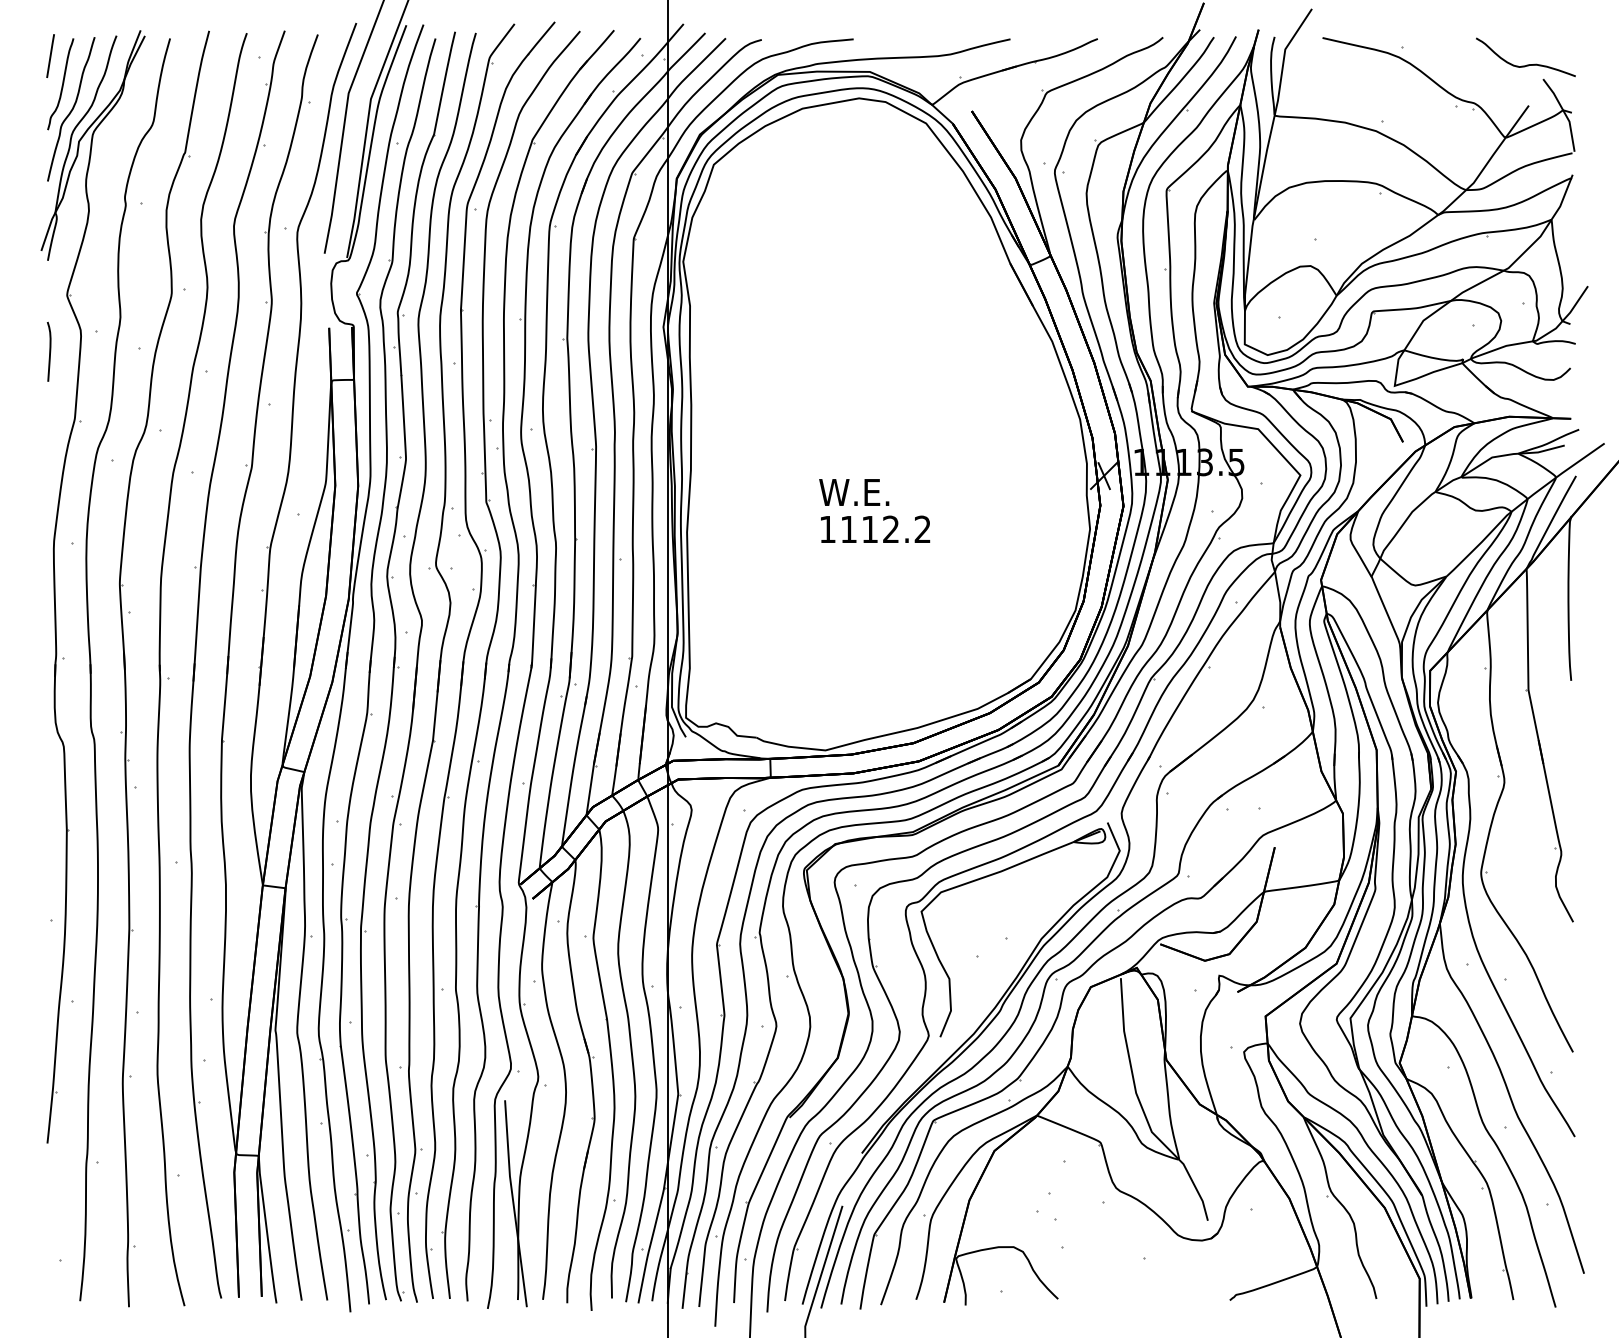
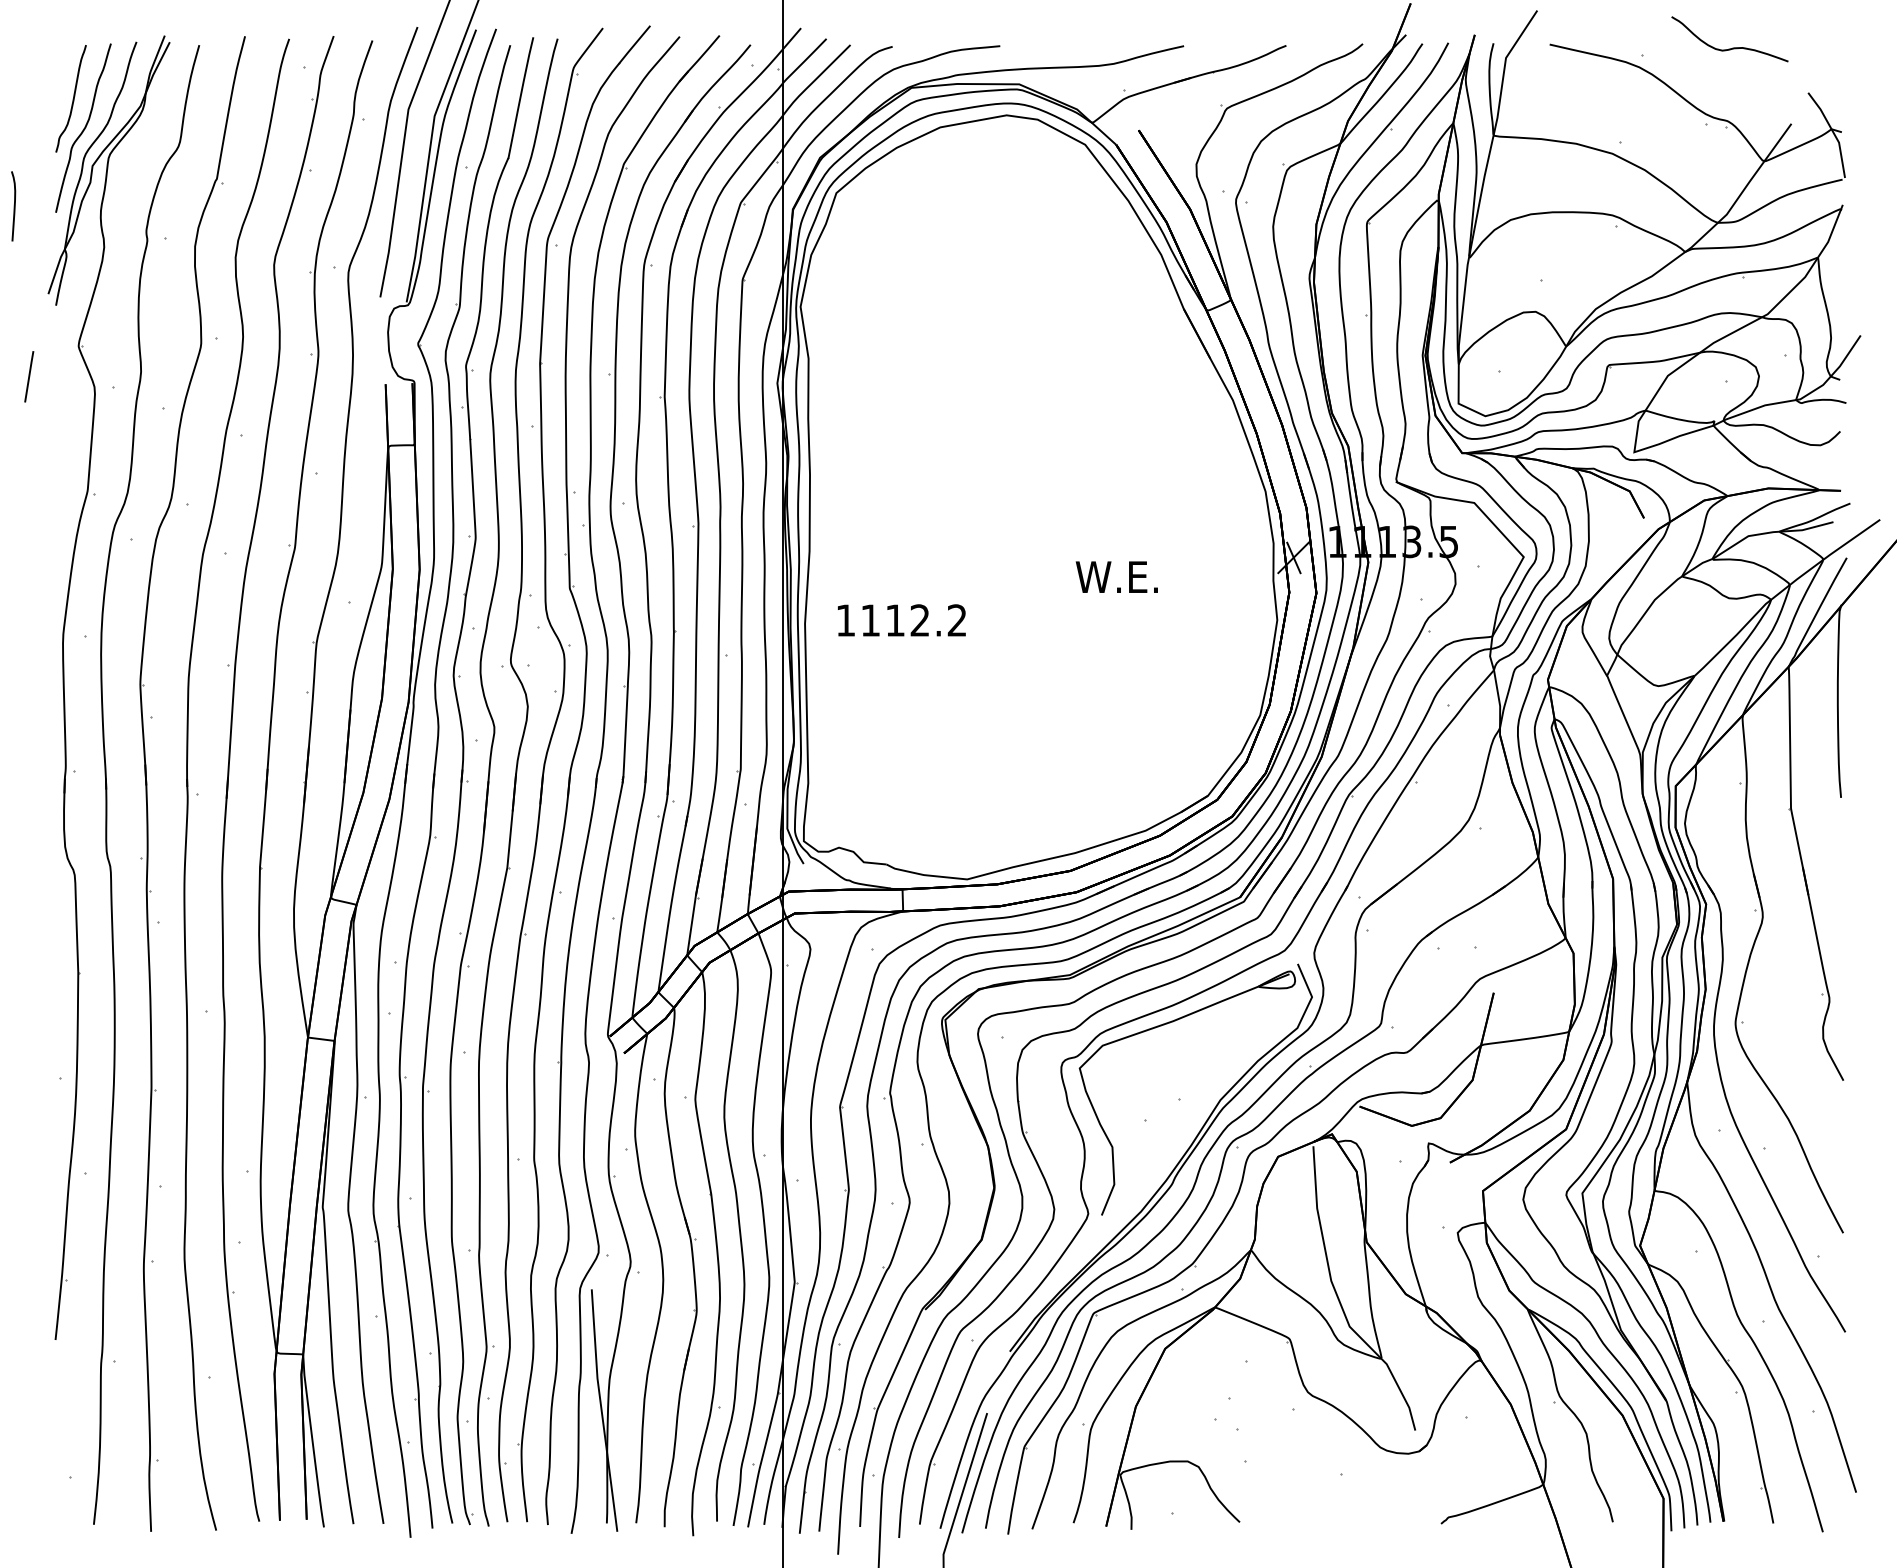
line: (50, 55) -> (29, 376), moved
curve: (1528, 64) -> (1732, 47), moved
curve: (49, 351) -> (13, 206), moved
text: (853, 491) -> (1116, 576), moved
text: (875, 529) -> (901, 620), moved

